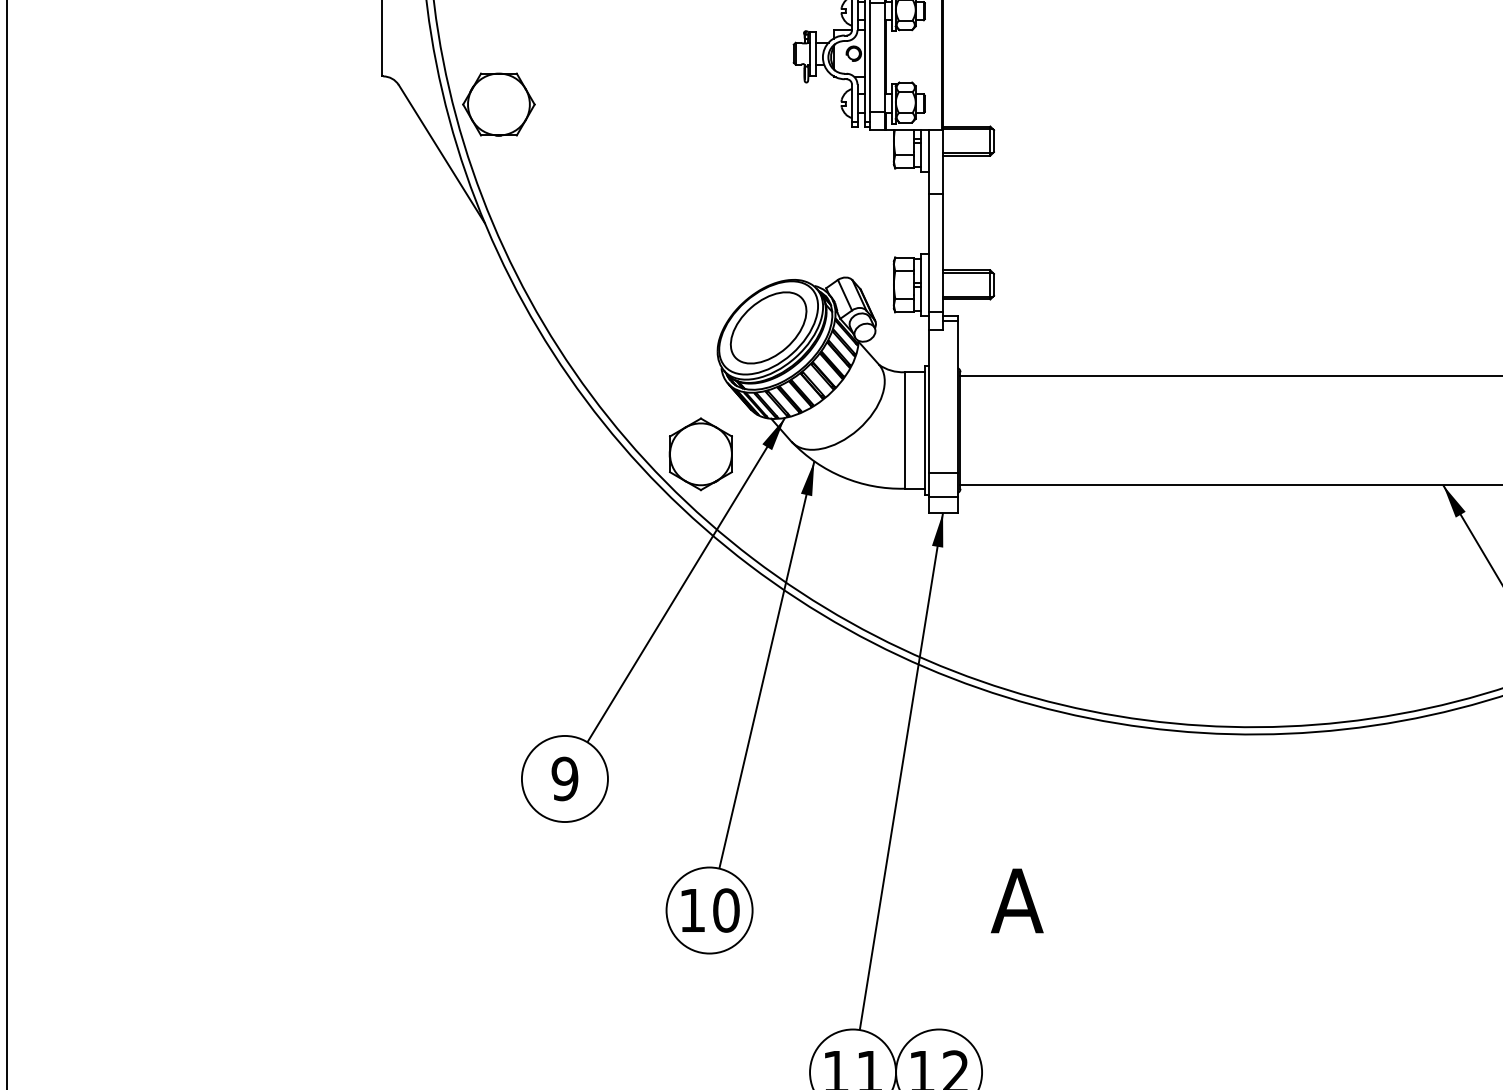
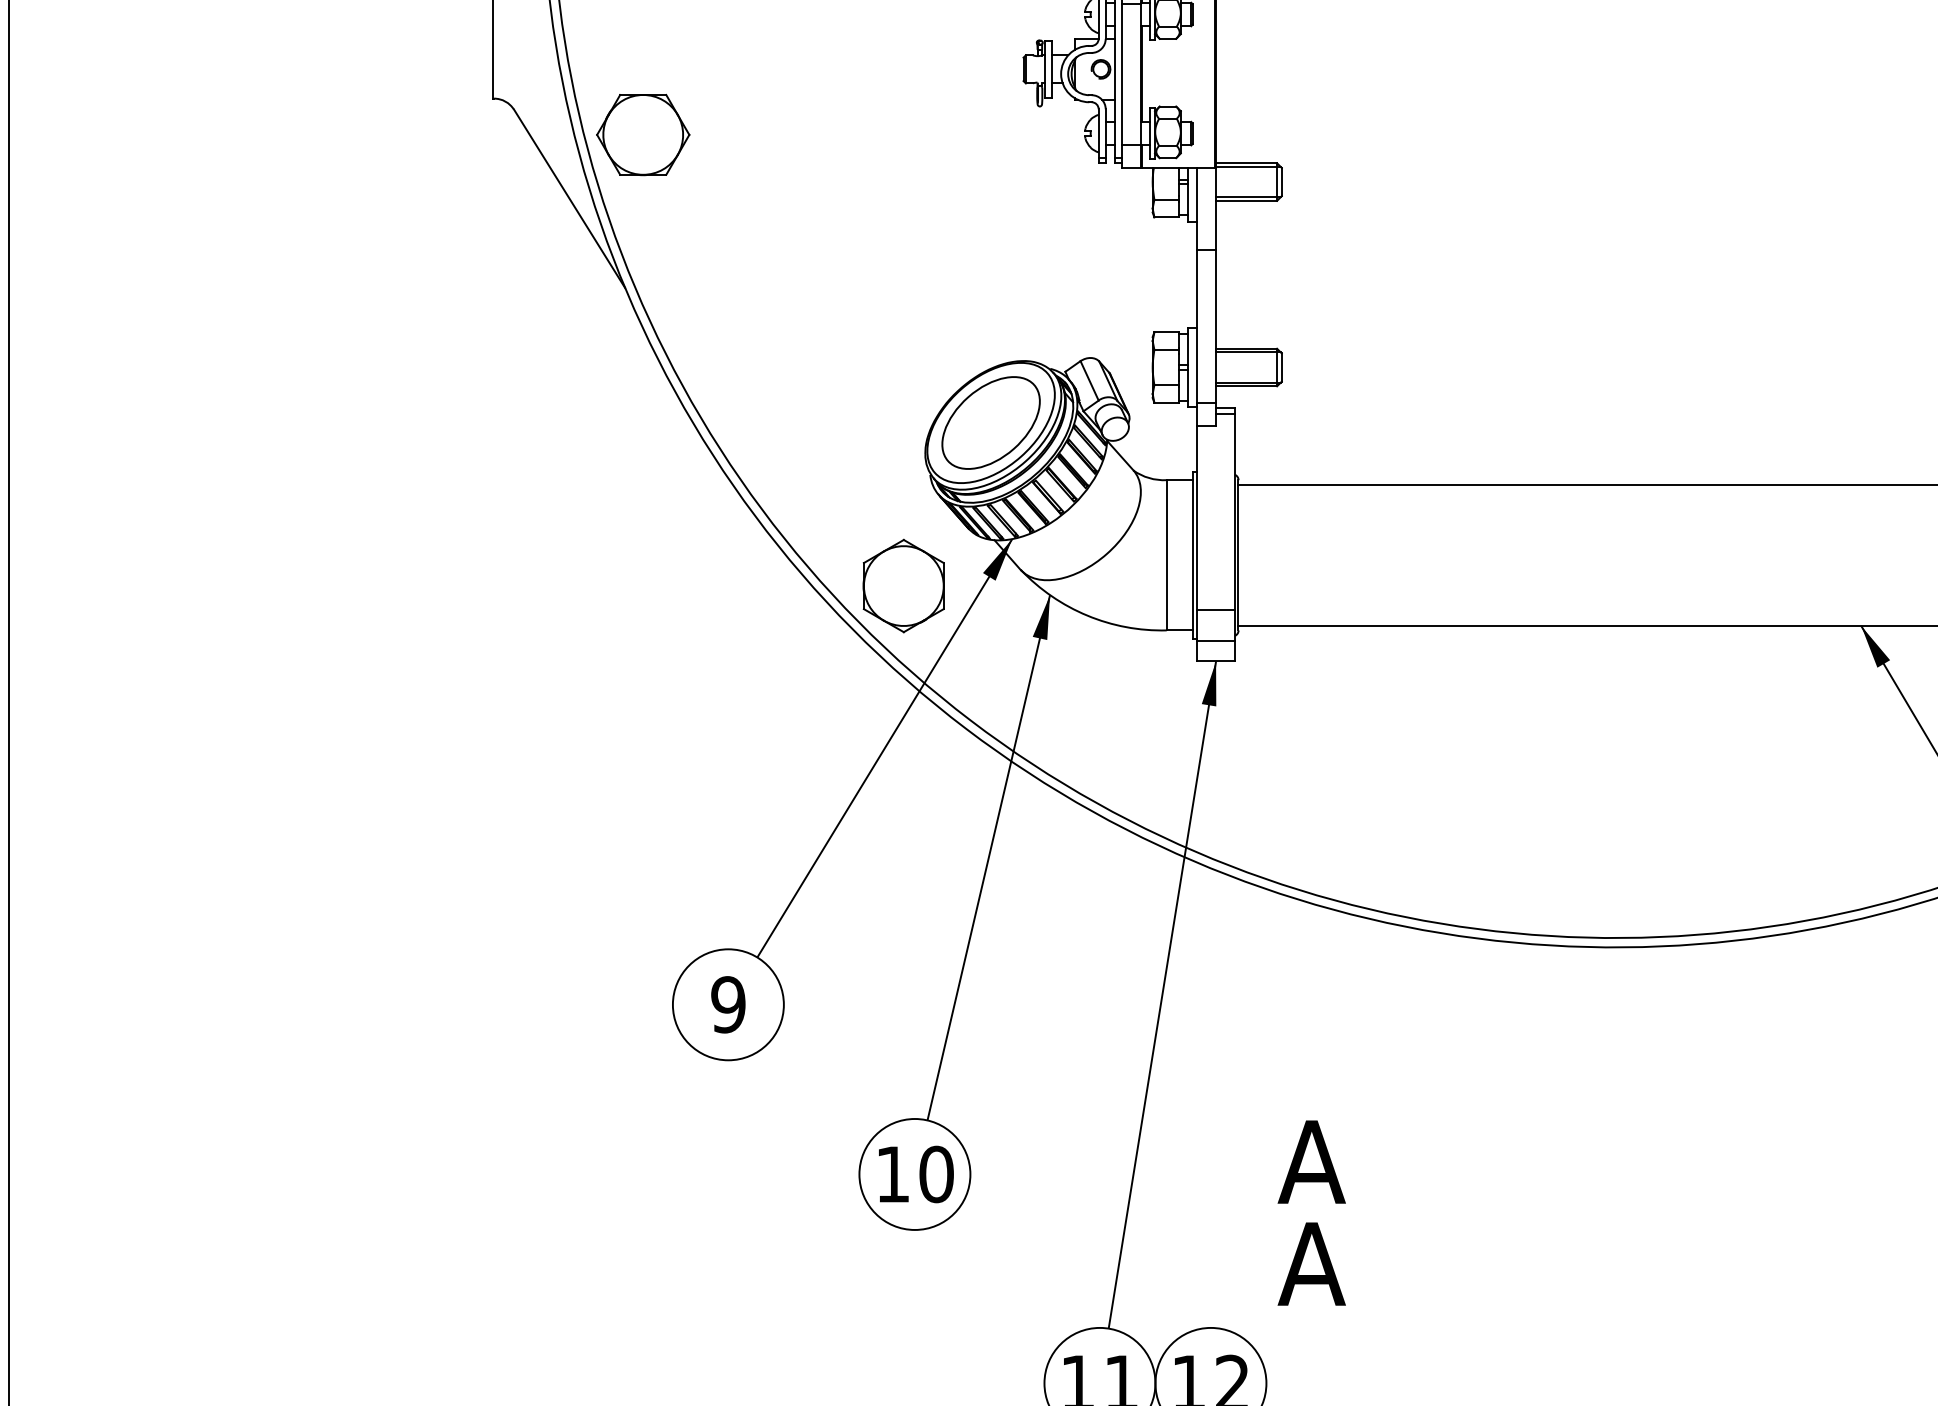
part: (1017, 979) -> (1311, 1263), added

